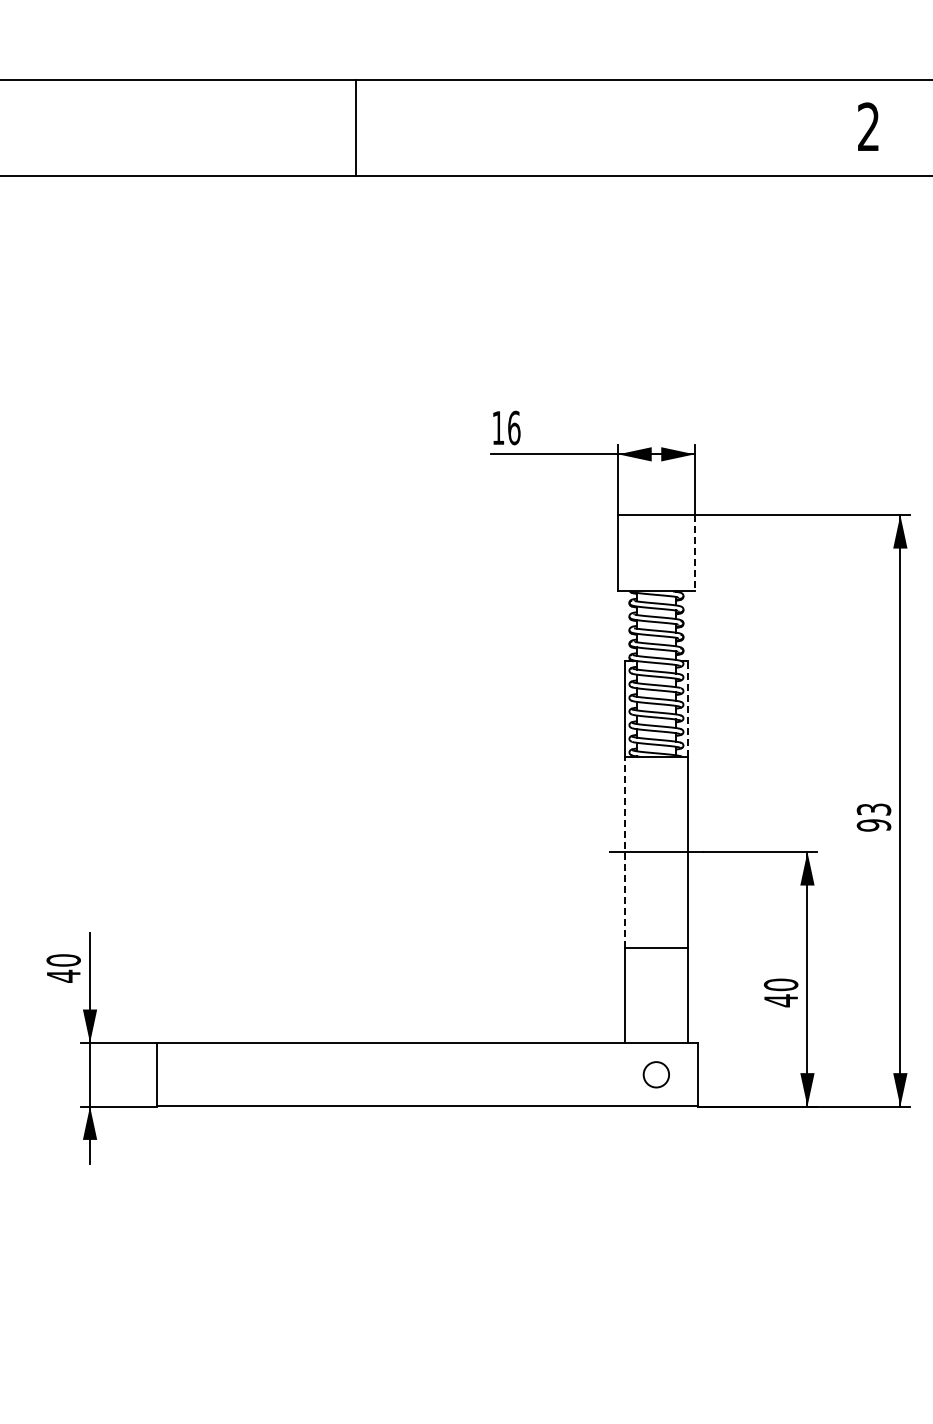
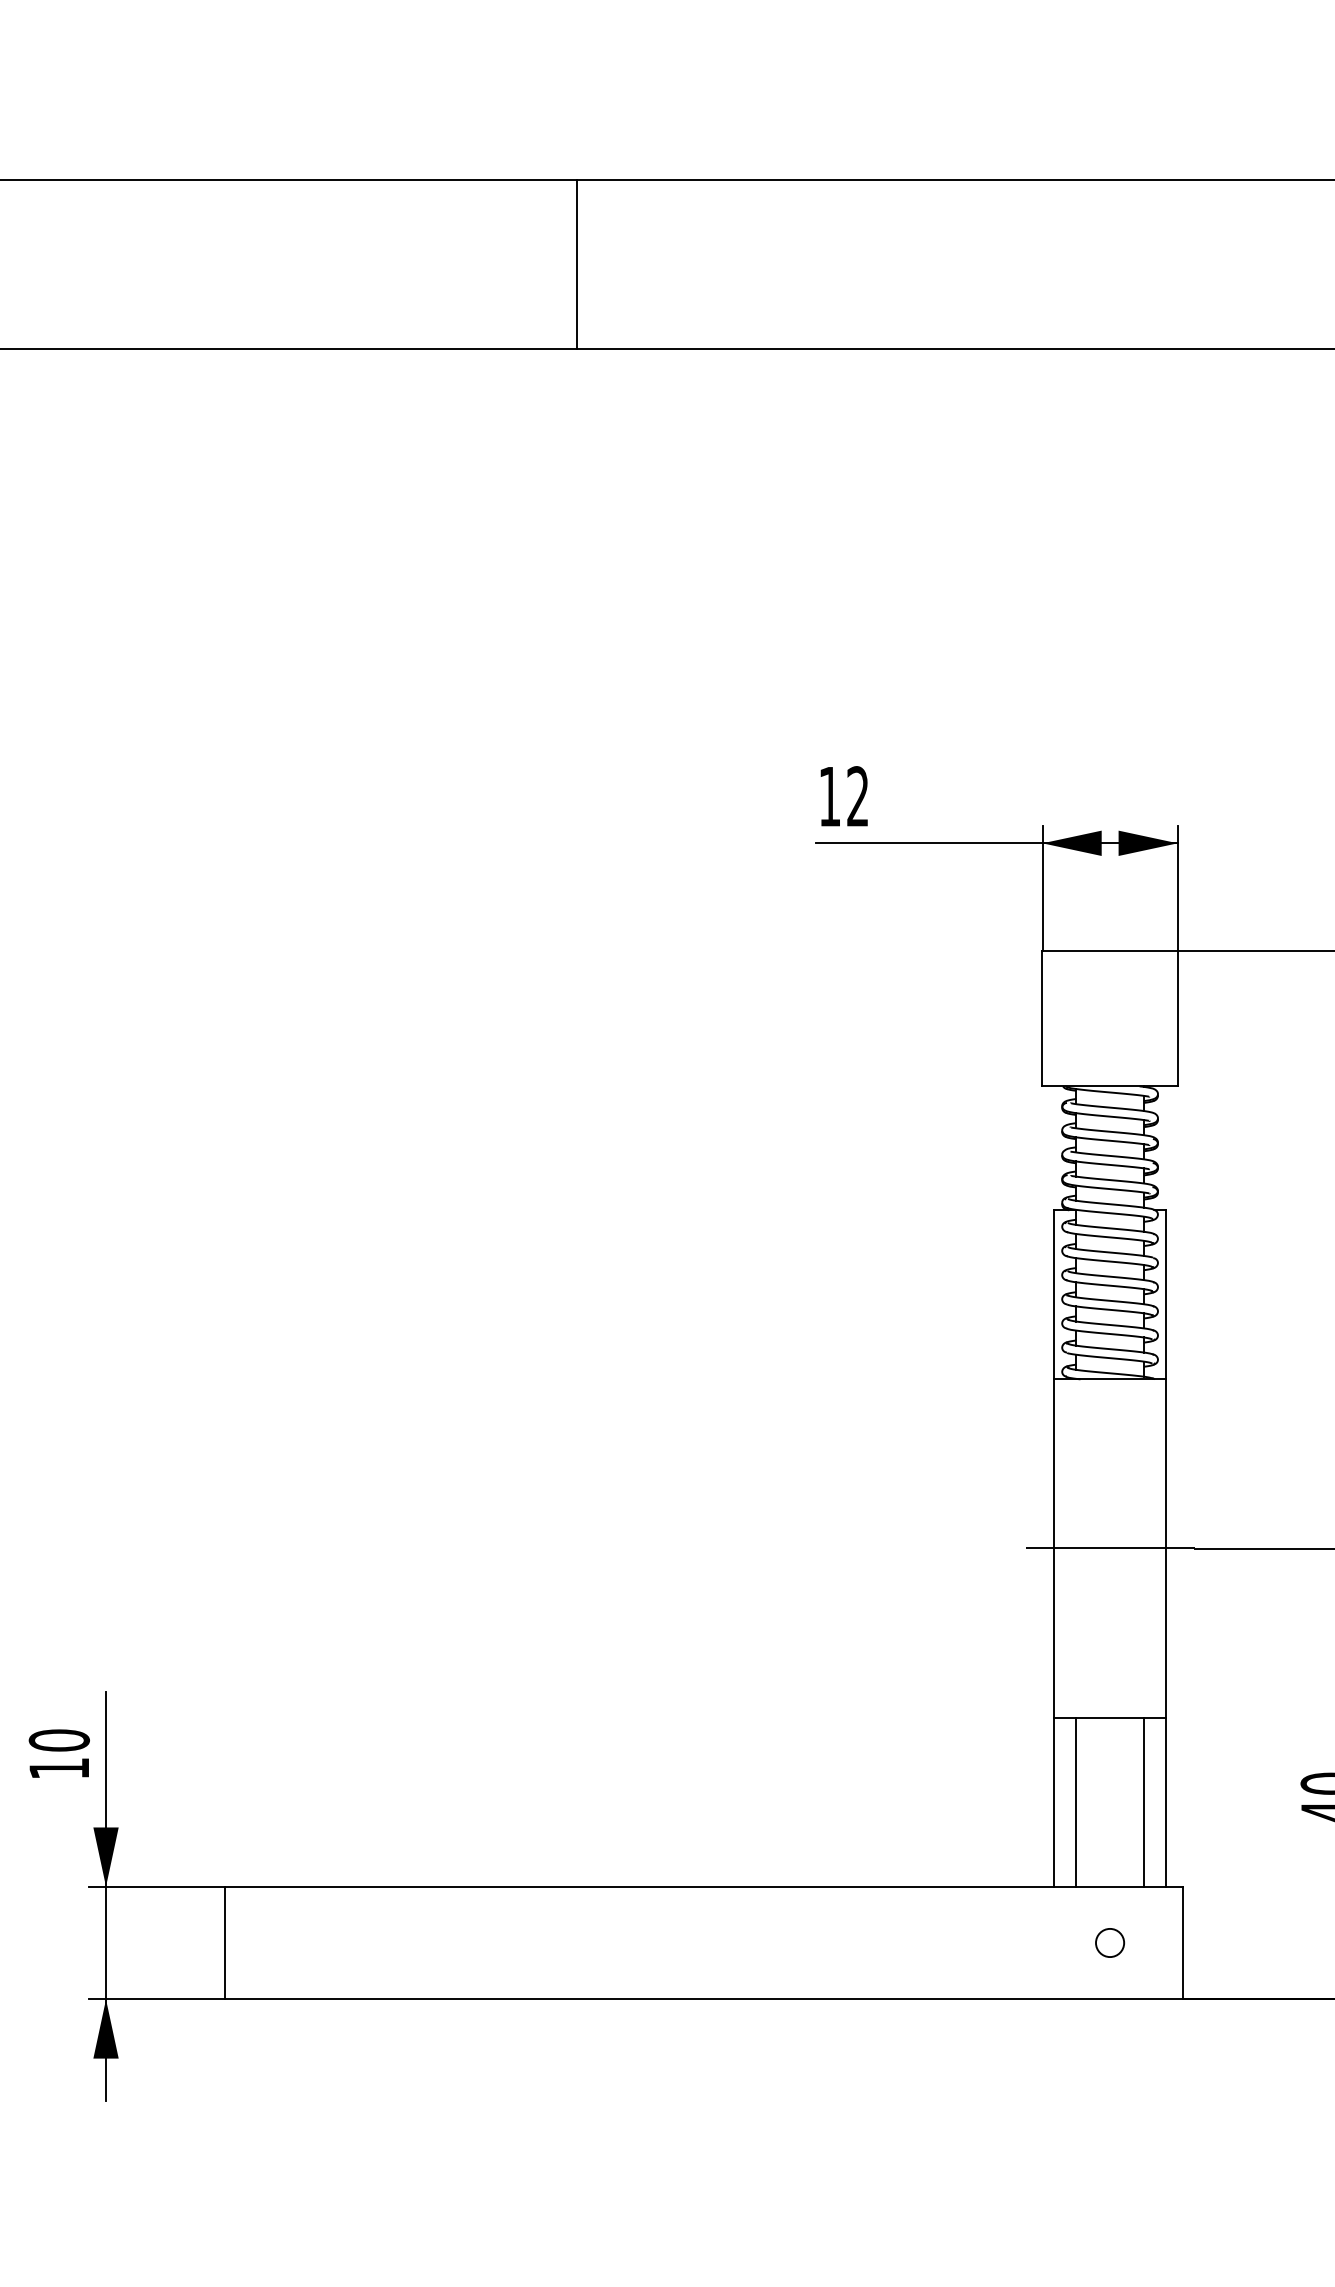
text: (514, 427) -> (858, 795), 16 -> 12
line: (694, 553) -> (1177, 1019), dashed -> solid
line: (688, 709) -> (1166, 1295), dashed -> solid
line: (624, 851) -> (1053, 1547), dashed -> solid
text: (63, 975) -> (58, 1767), 40 -> 10
line: (637, 994) -> (1076, 1800), added
line: (675, 994) -> (1143, 1800), added
circle: (656, 1074) -> (1110, 1942), size x0.62

